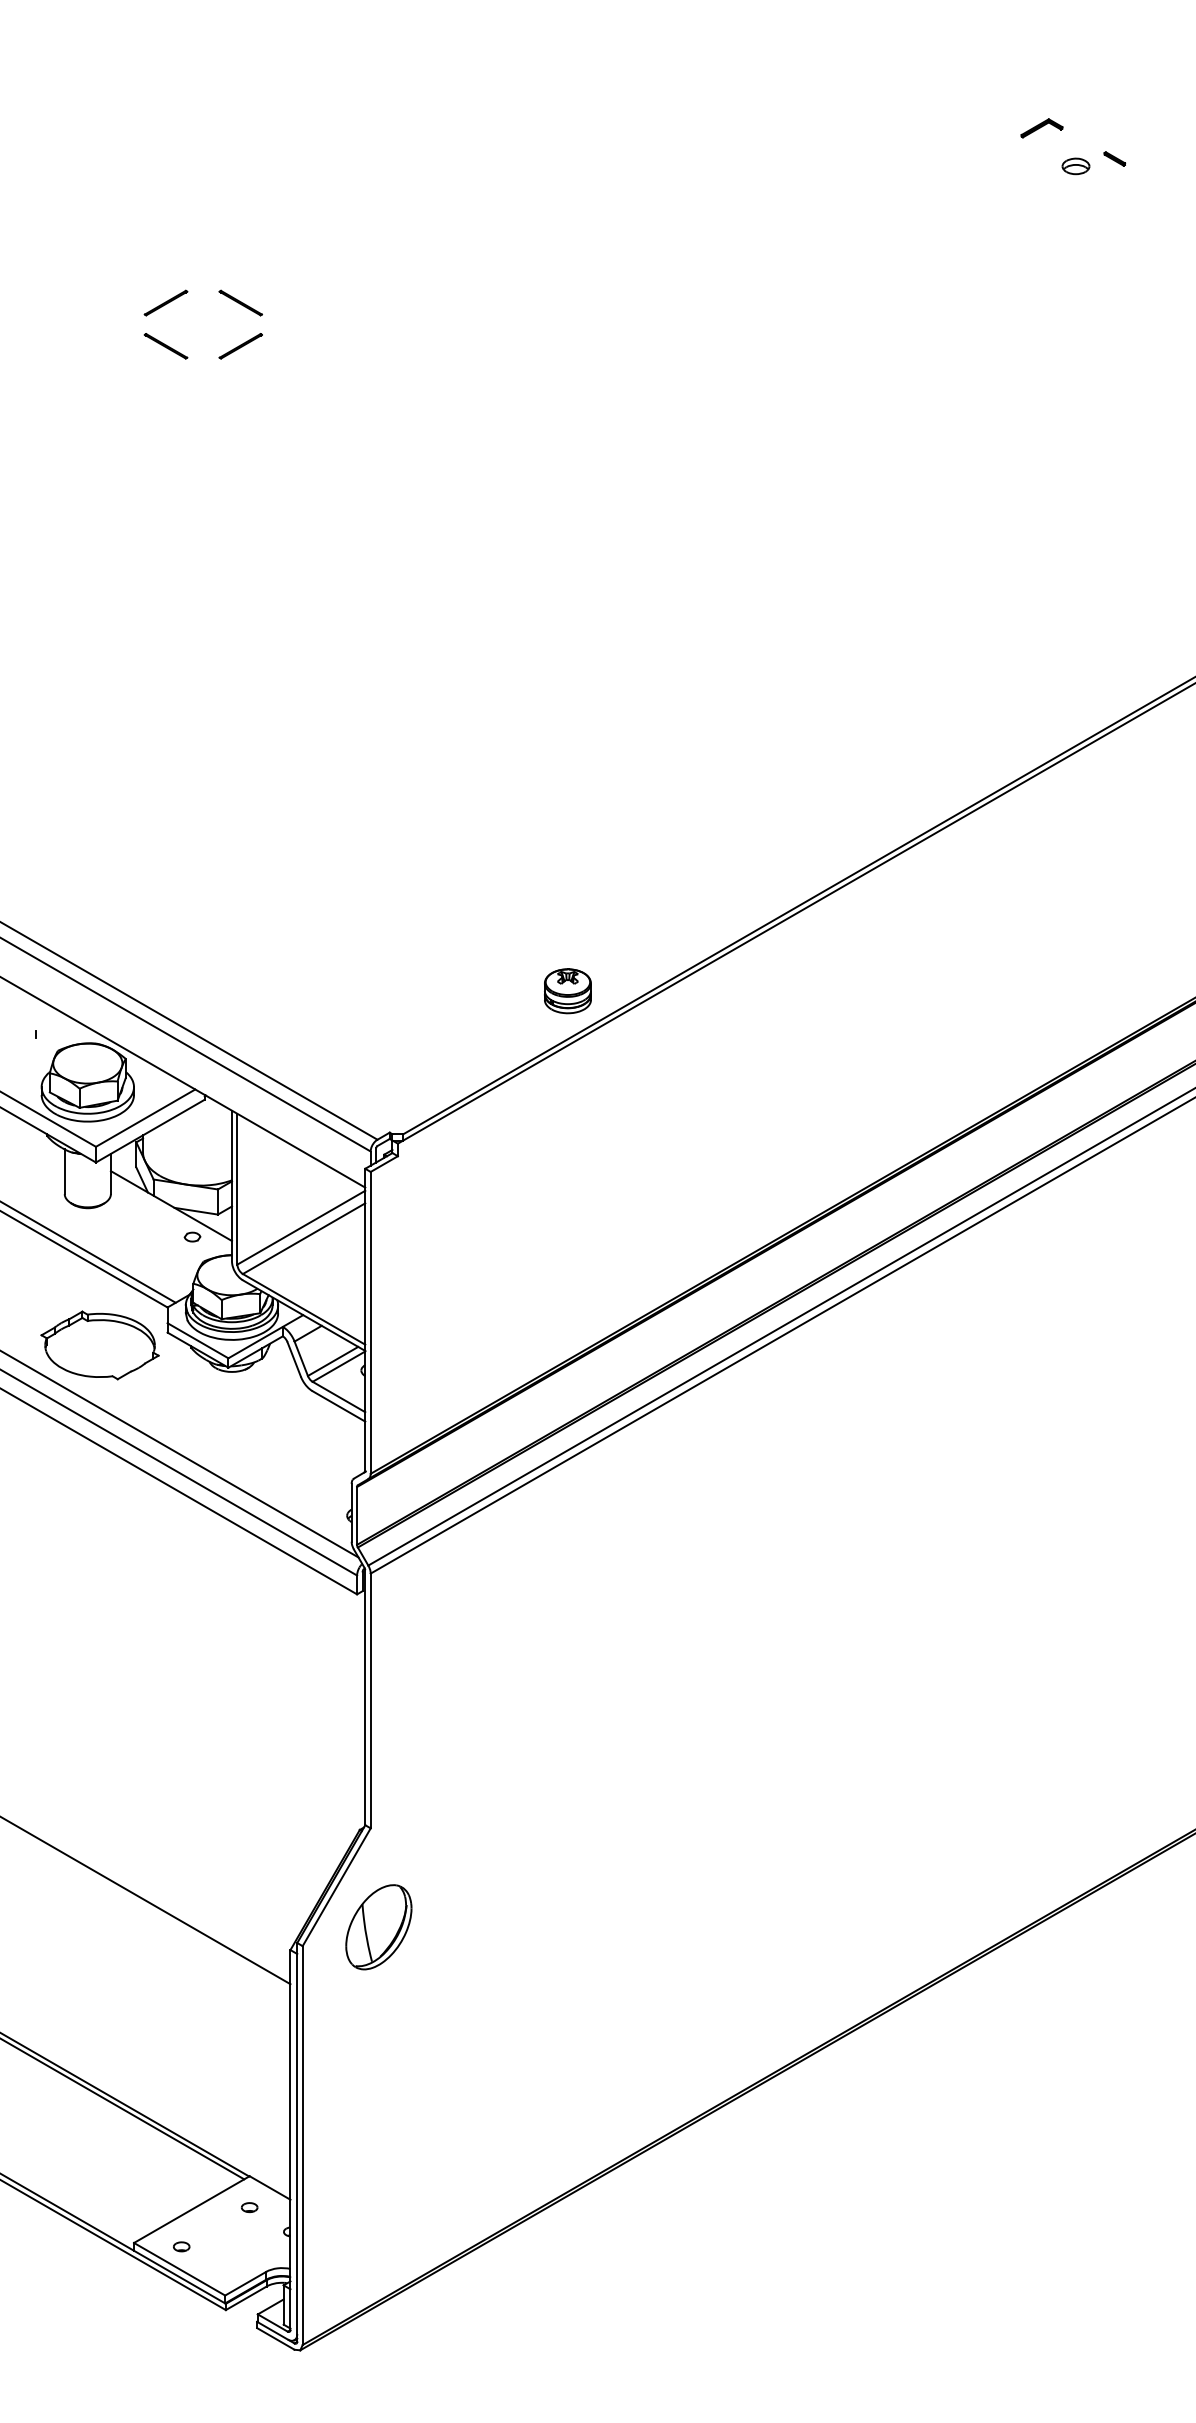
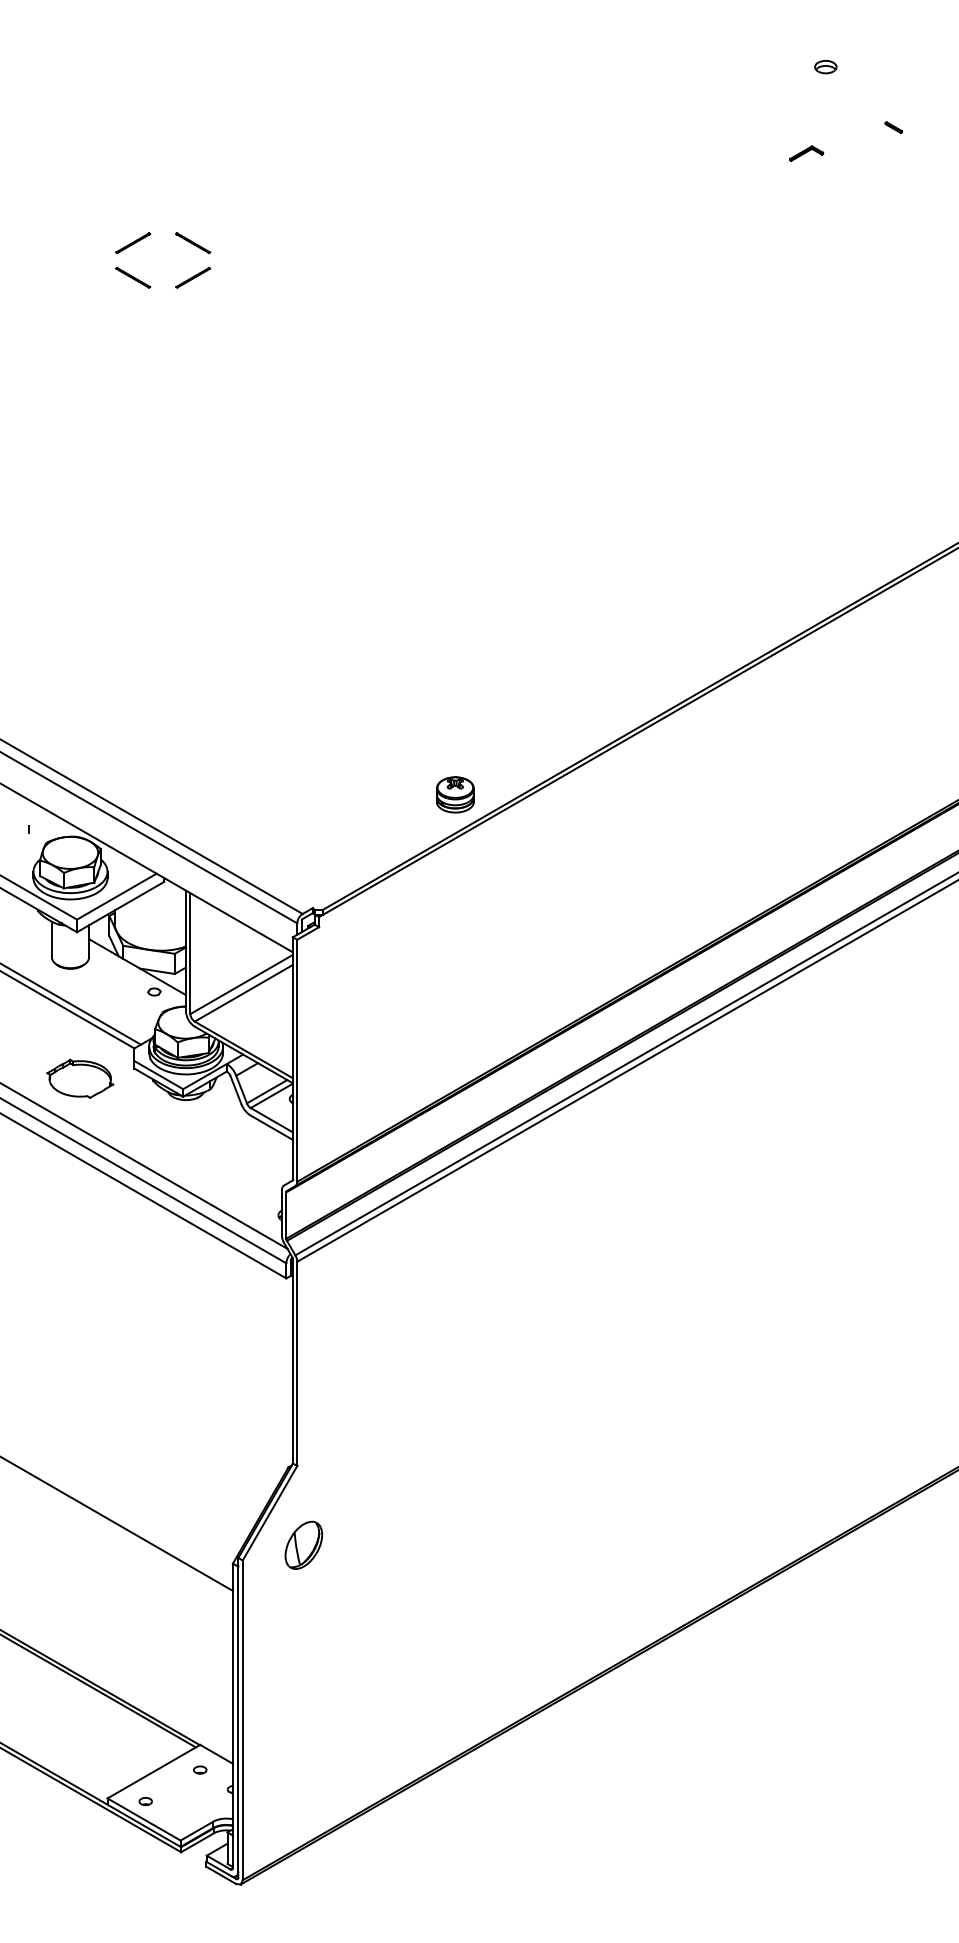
part: (1041, 128) -> (806, 153), moved
part: (1075, 166) -> (825, 67), moved
part: (99, 1345) -> (79, 1078), size x0.7
part: (378, 1927) -> (303, 1545), size x0.7

